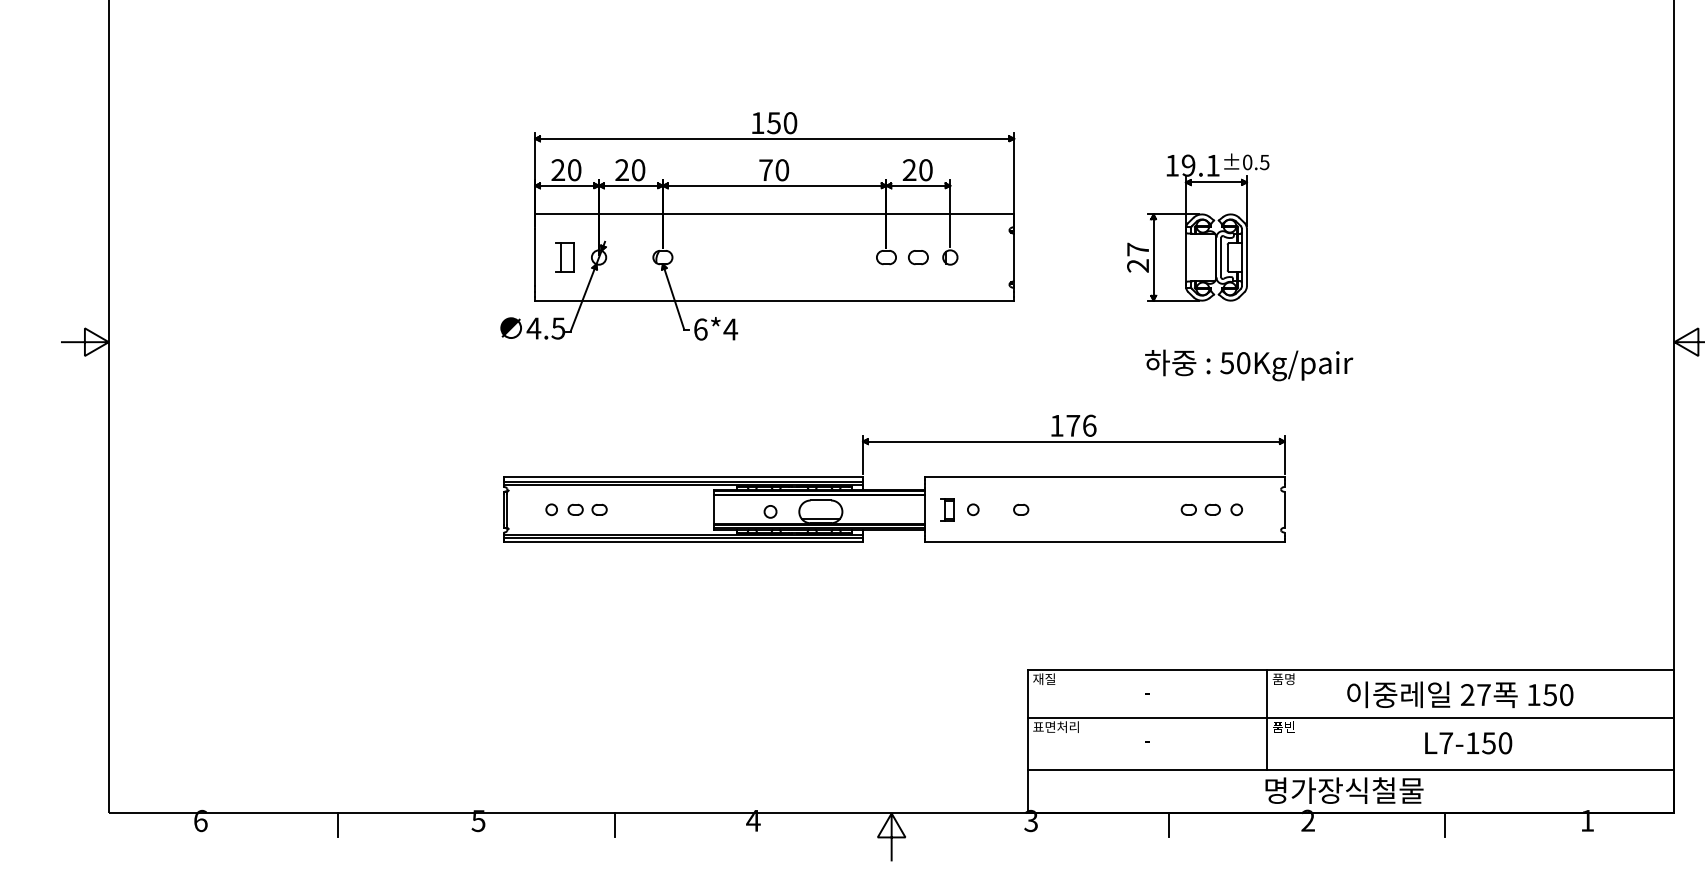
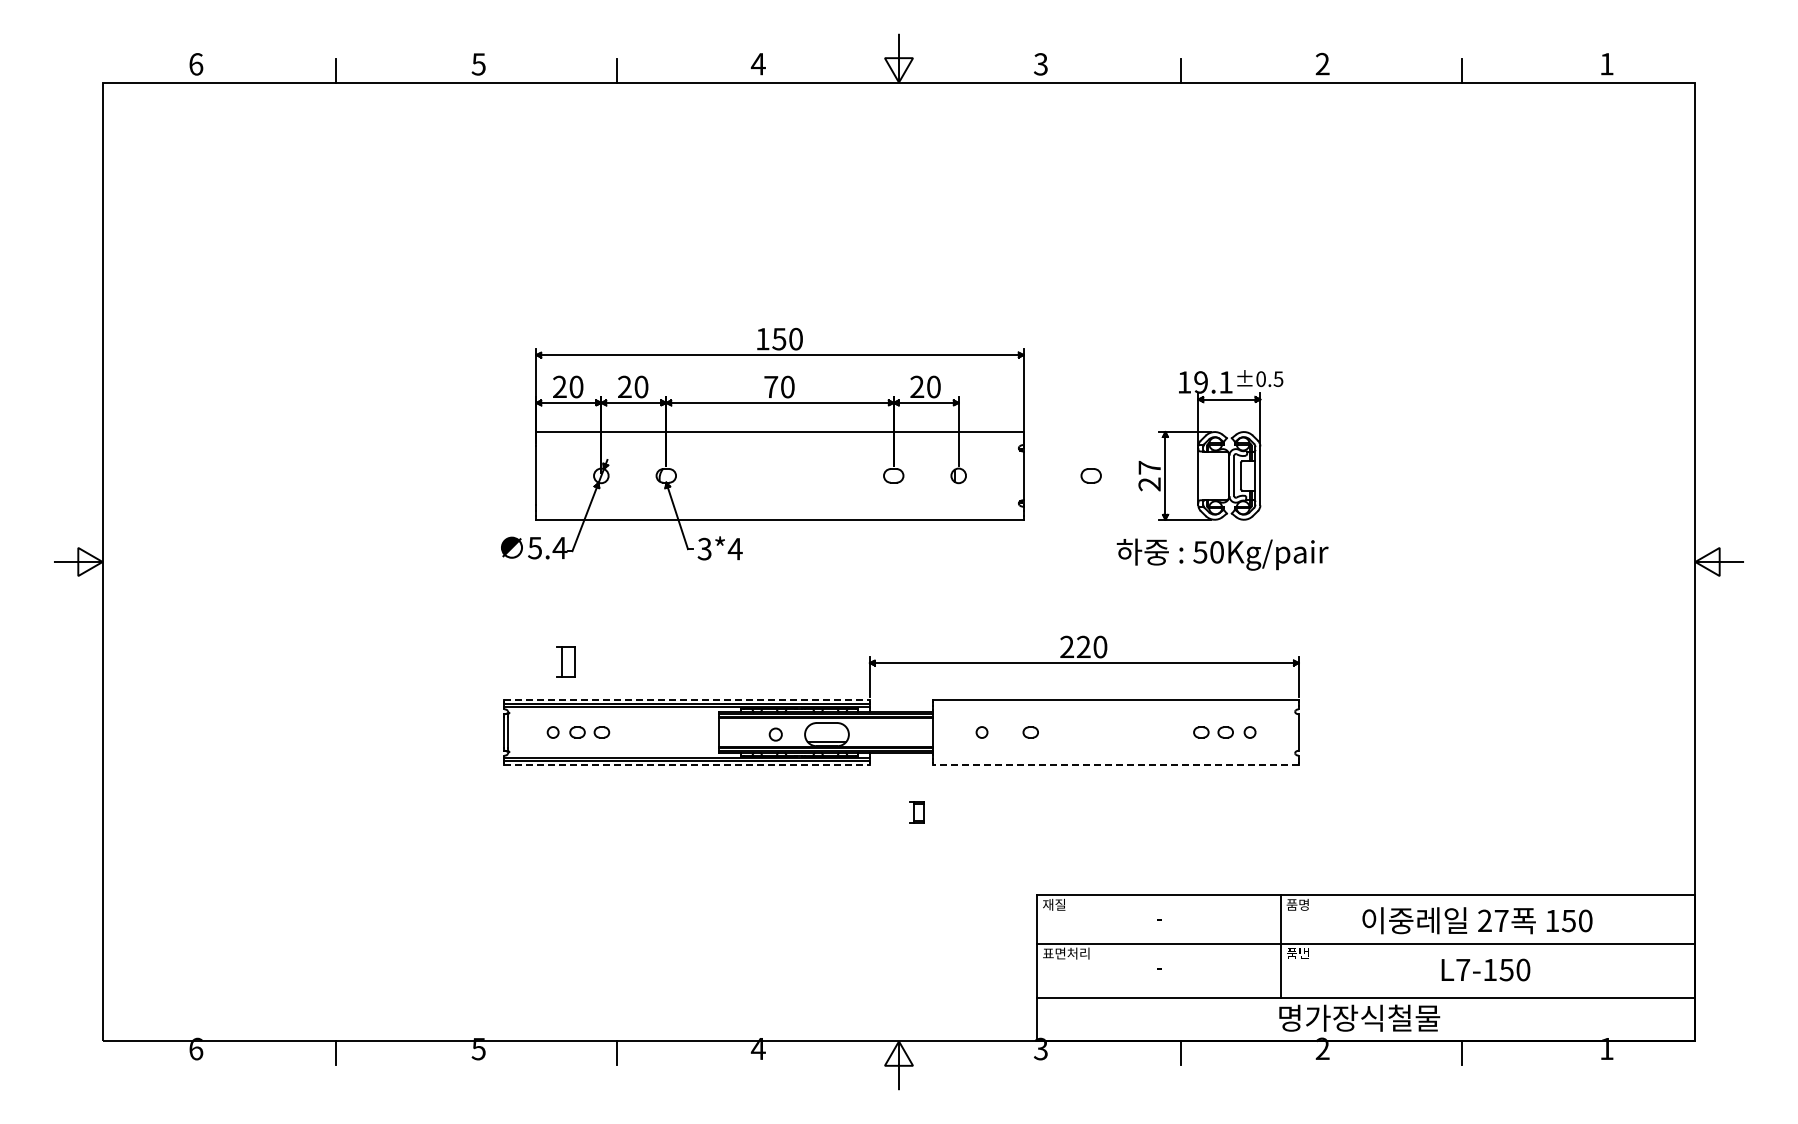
part: (563, 257) -> (565, 661), moved
part: (917, 257) -> (1090, 475), moved
text: (546, 328) -> (547, 548), 4.5 -> 5.4
text: (700, 328) -> (704, 548), 6*4 -> 3*4
text: (1248, 365) -> (1222, 554), moved
text: (1073, 425) -> (1083, 646), 176 -> 220
line: (683, 477) -> (687, 699), solid -> dashed
part: (947, 509) -> (916, 812), moved
line: (683, 542) -> (687, 765), solid -> dashed
line: (1105, 542) -> (1116, 765), solid -> dashed

